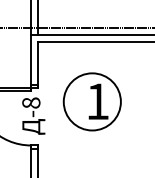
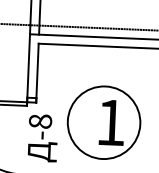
text: (33, 115) -> (42, 137), moved

